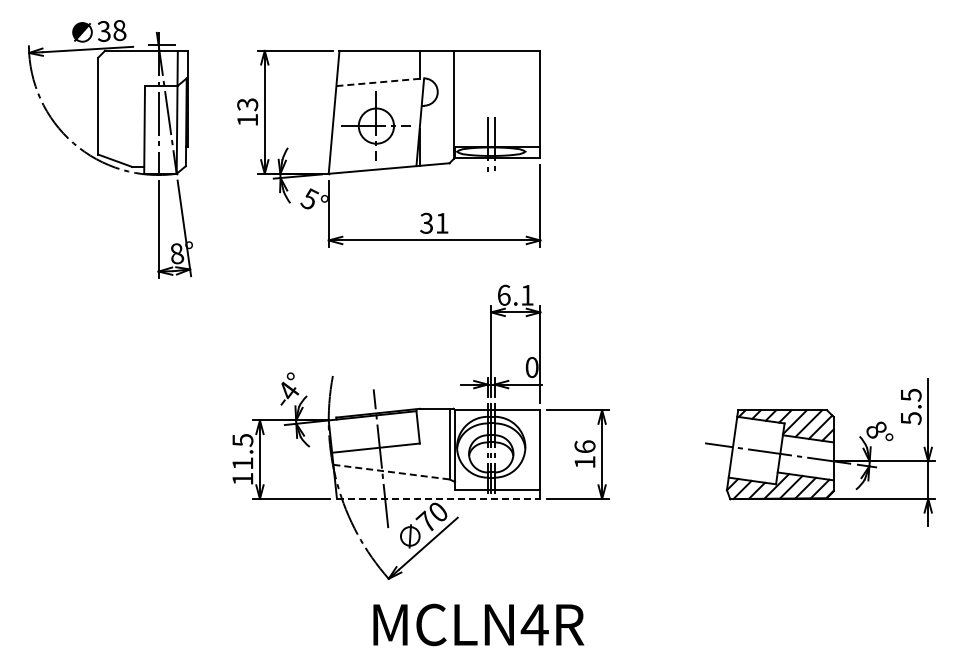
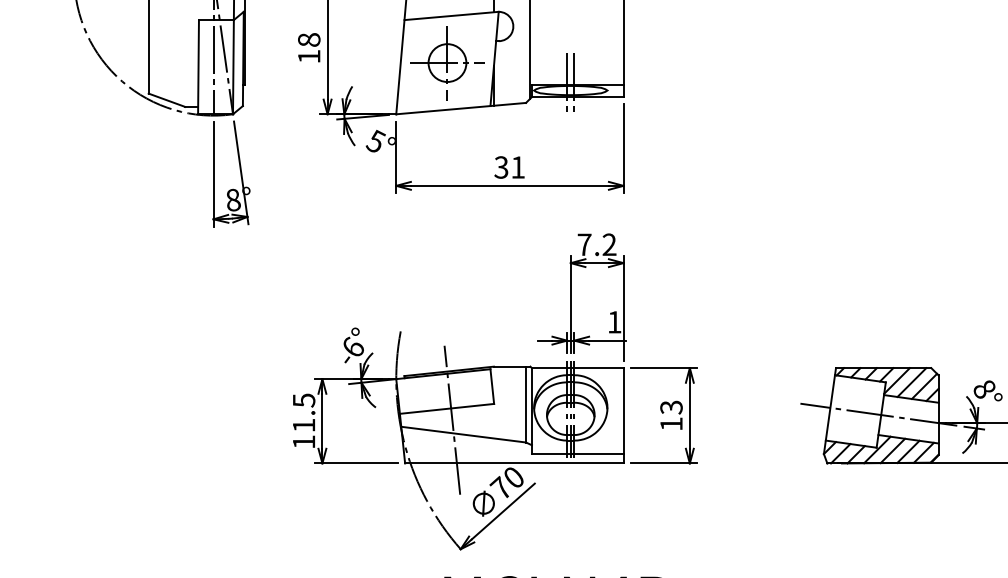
line: (380, 82) -> (451, 16), dashed -> solid
text: (247, 104) -> (309, 39), 13 -> 18
text: (515, 294) -> (596, 243), 6.1 -> 7.2
text: (531, 367) -> (614, 322), 0 -> 1
text: (289, 390) -> (354, 346), -4° -> -6°
text: (584, 446) -> (670, 407), 16 -> 13
line: (391, 472) -> (463, 435), dashed -> solid
line: (438, 498) -> (514, 462), dashed -> solid

